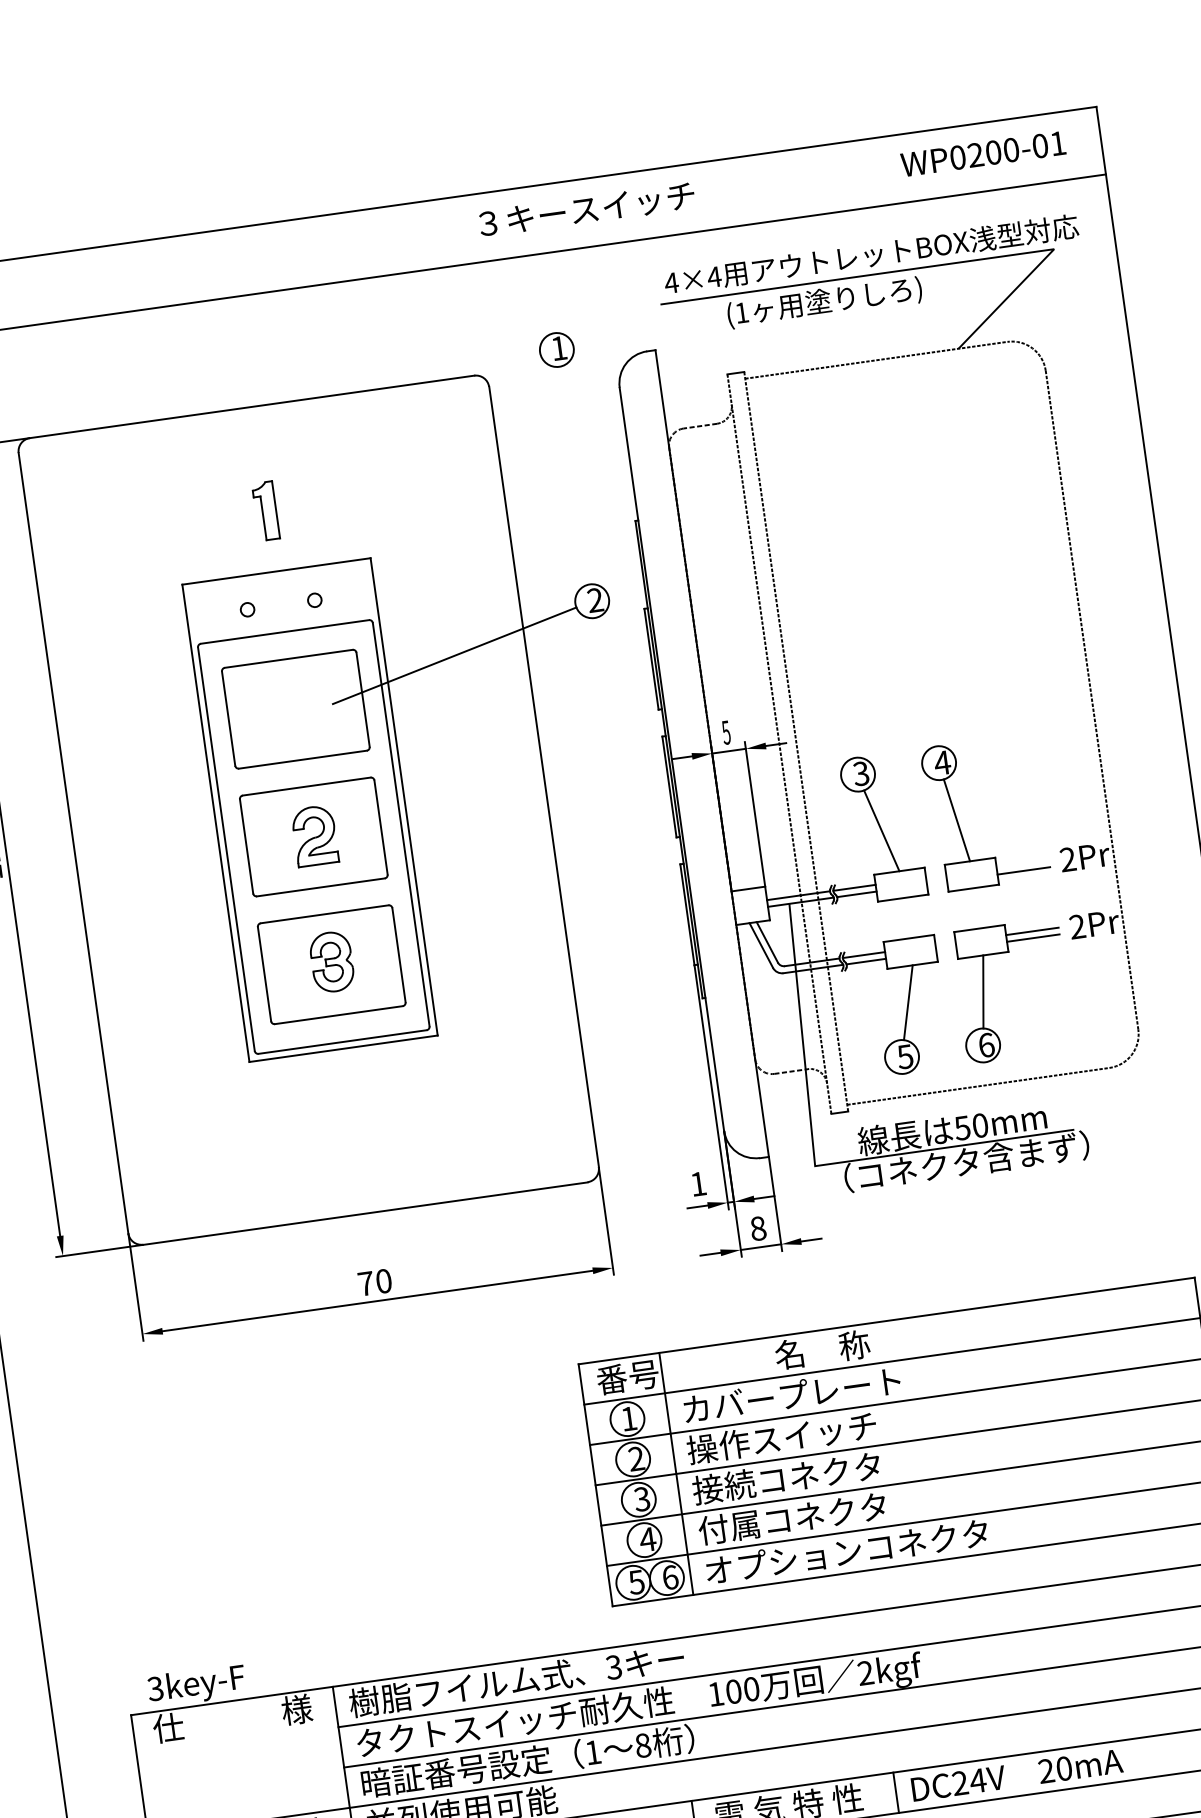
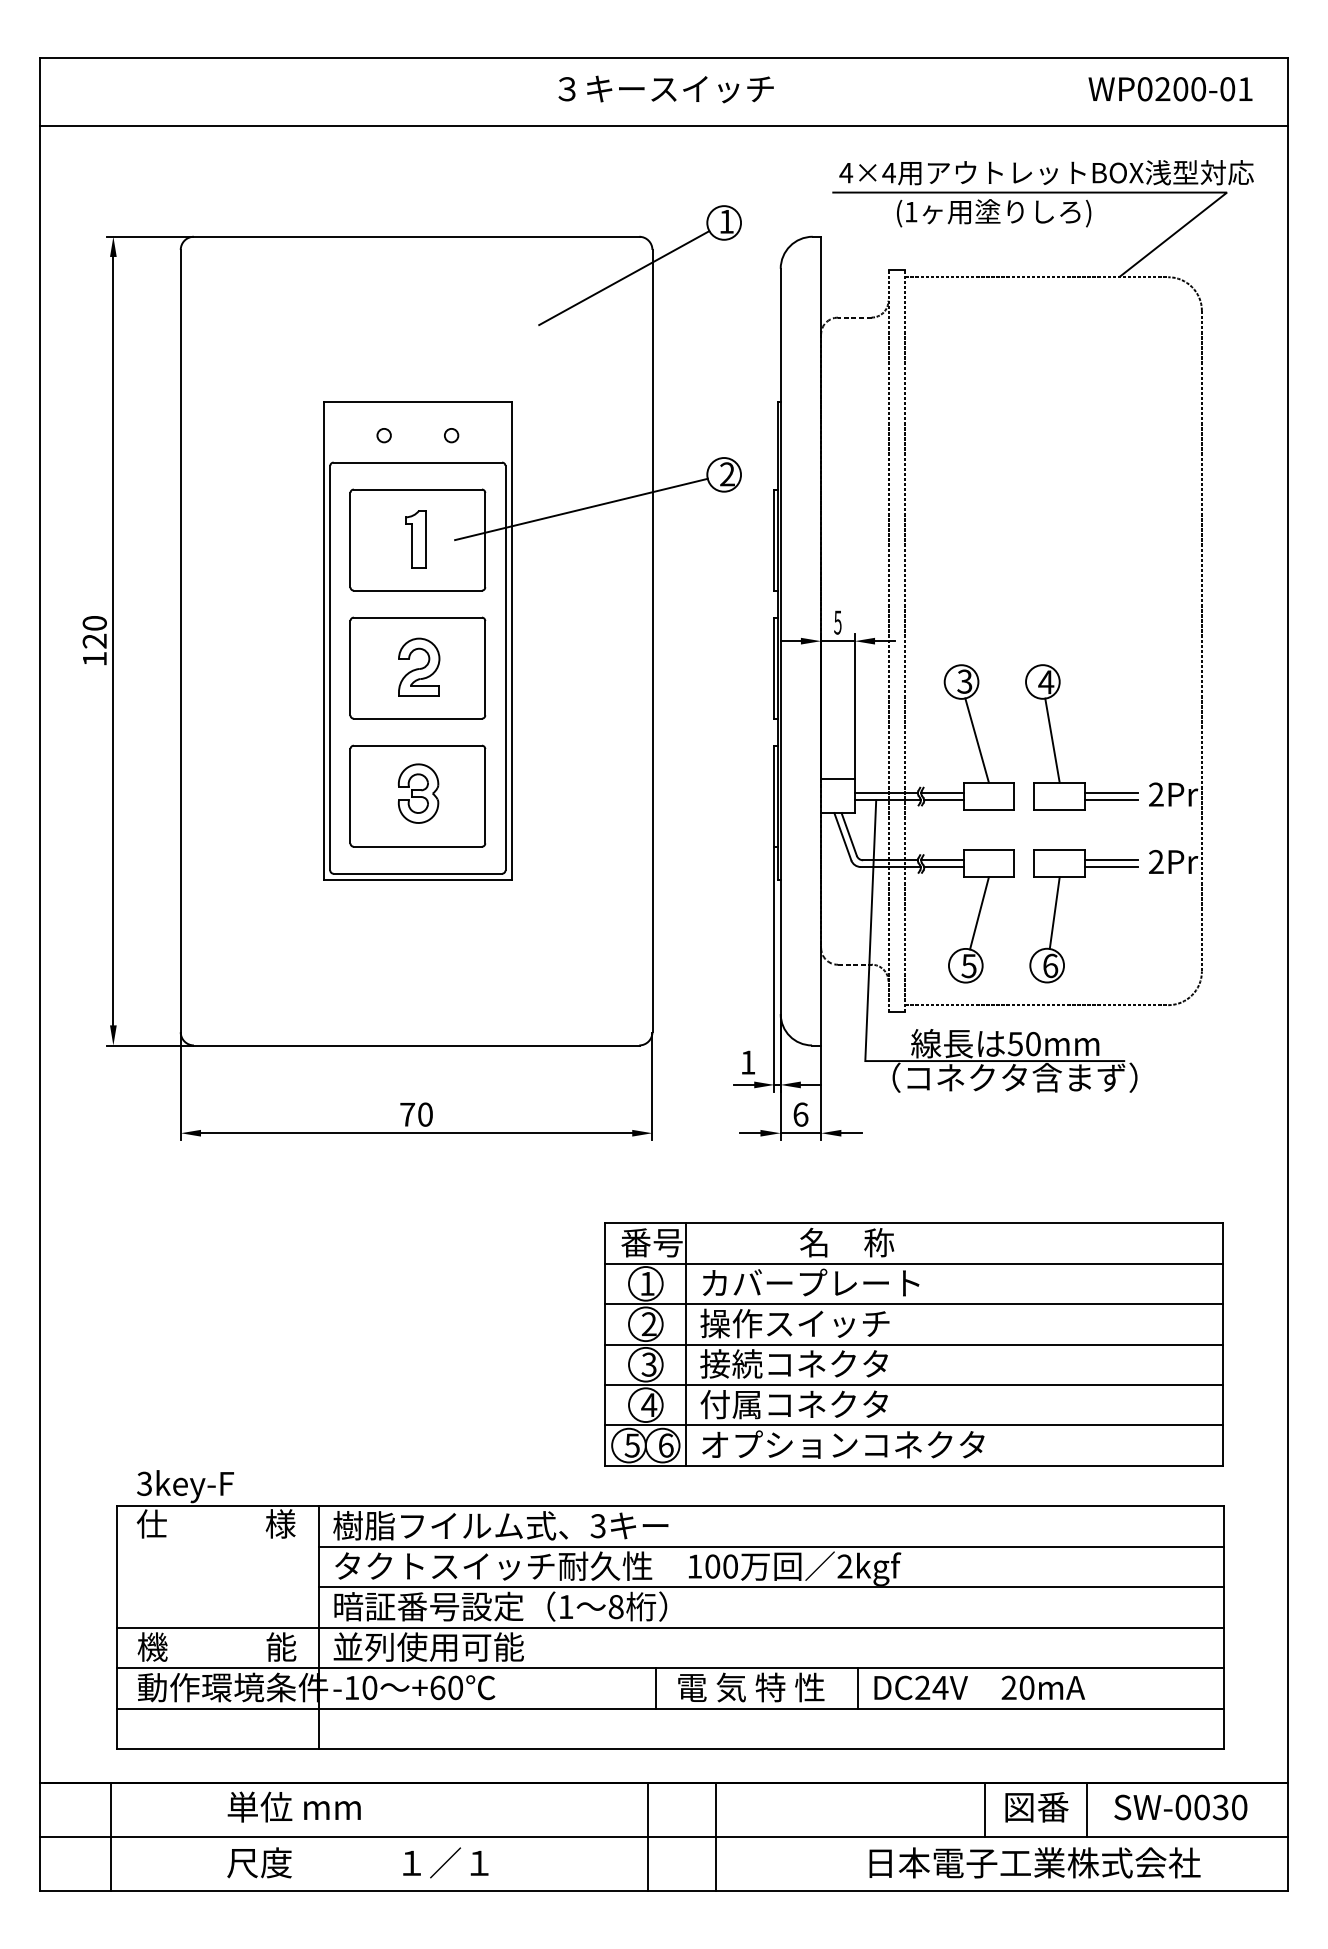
text: (586, 210) -> (665, 89), moved
line: (465, 419) -> (624, 278), added
part: (265, 511) -> (415, 539), moved
line: (1022, 863) -> (1110, 792), added
text: (757, 1228) -> (800, 1114), 8 -> 6

